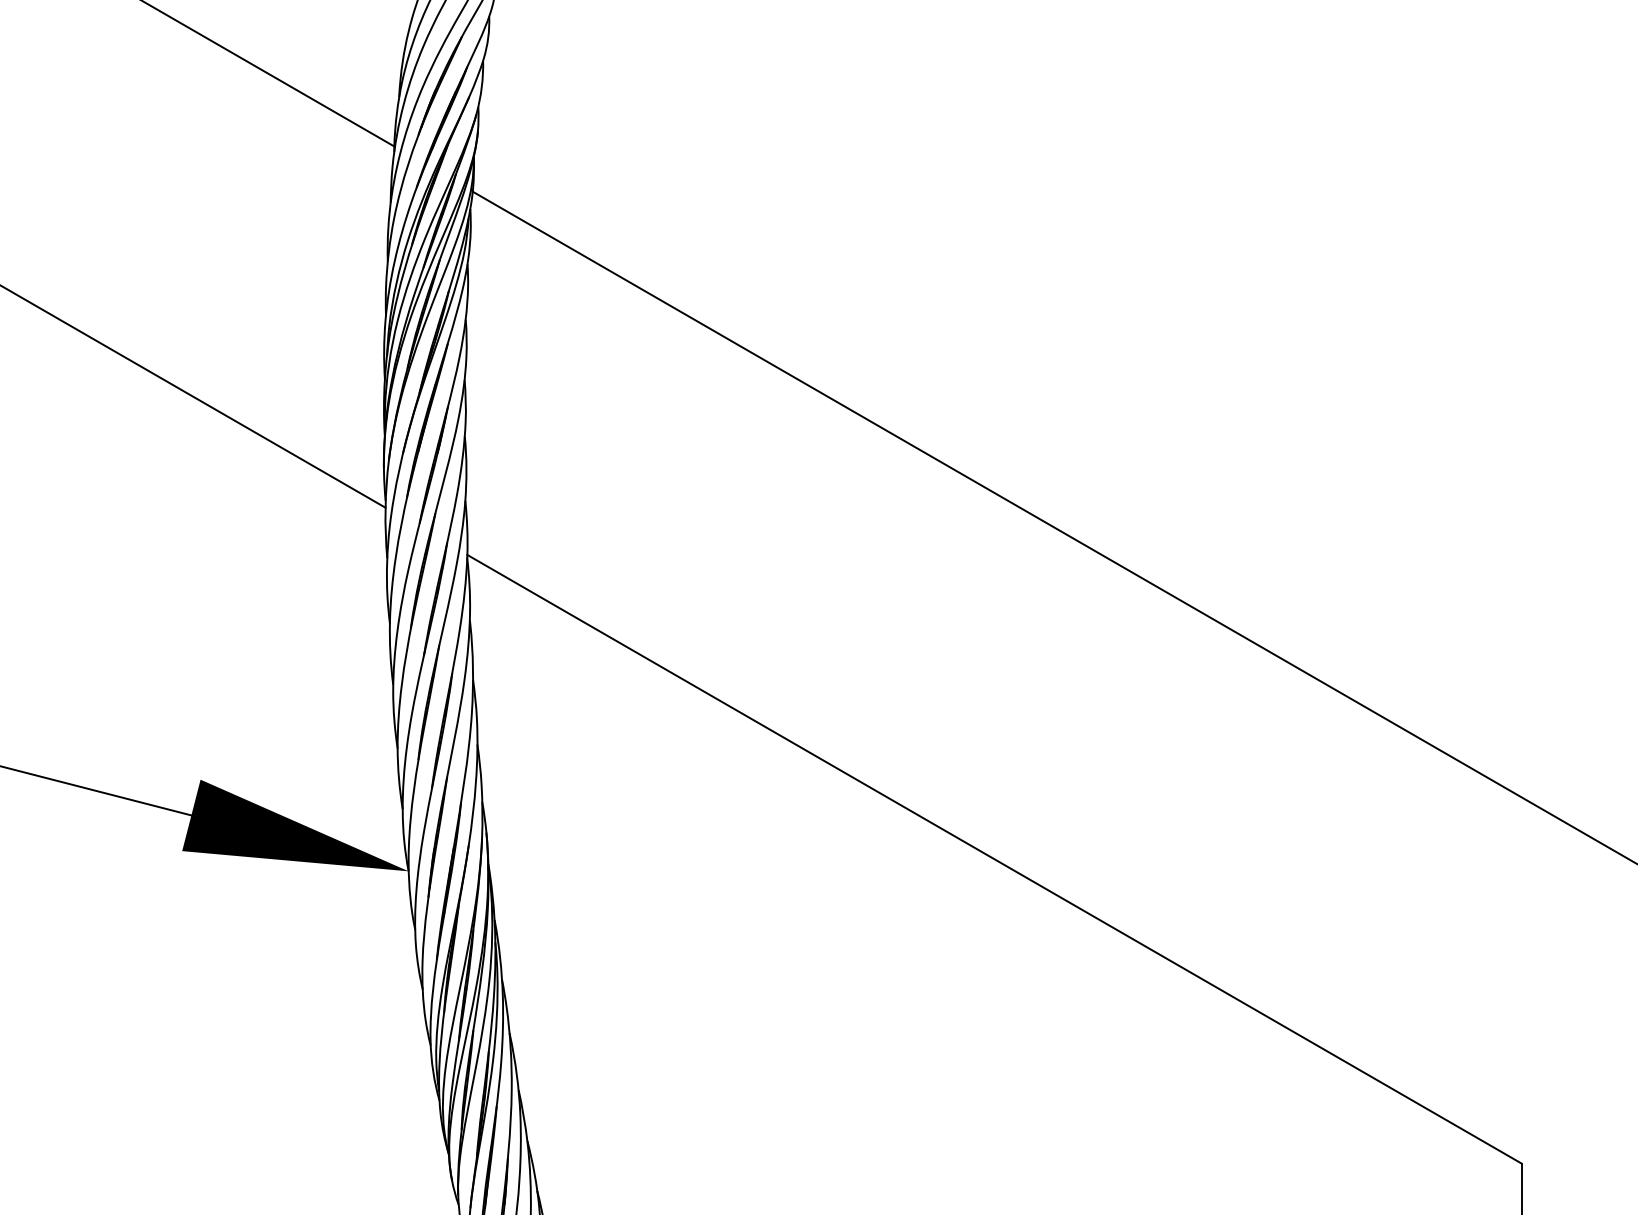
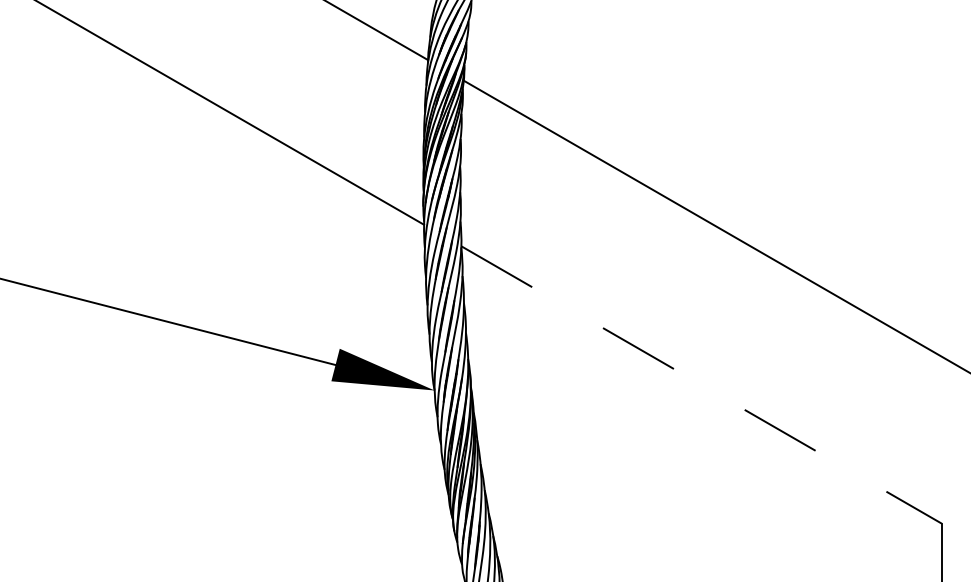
line: (996, 860) -> (702, 385), solid -> dashed

